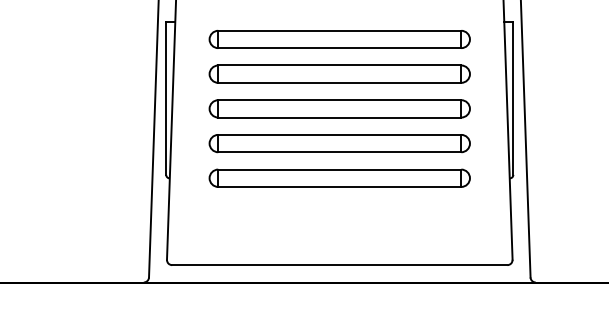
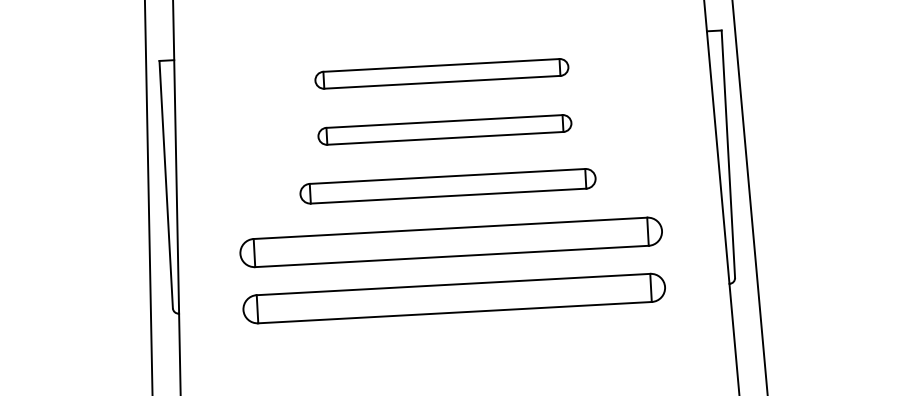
part: (339, 39) -> (441, 73), size x0.6
part: (339, 73) -> (444, 128), size x0.6
part: (339, 108) -> (447, 185), size x0.7

